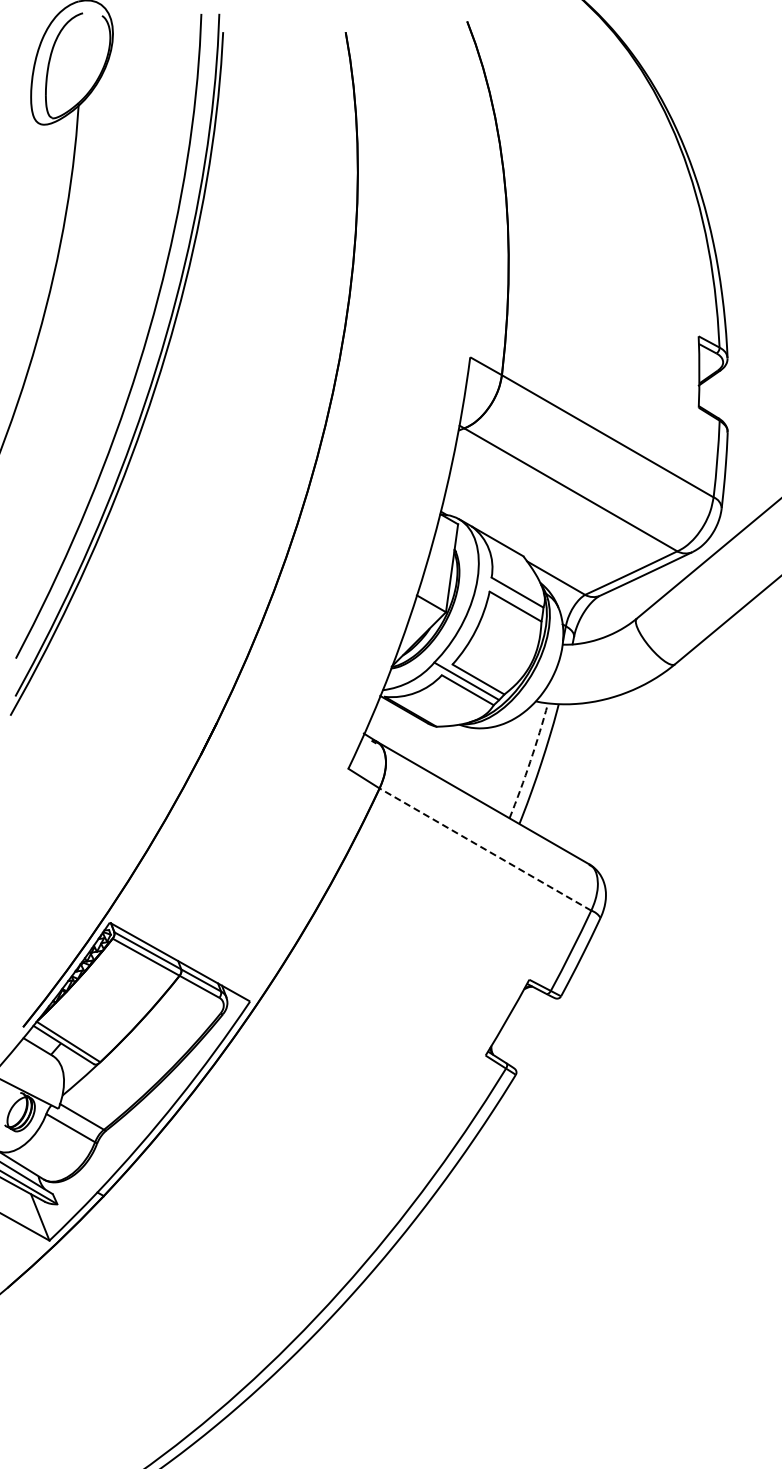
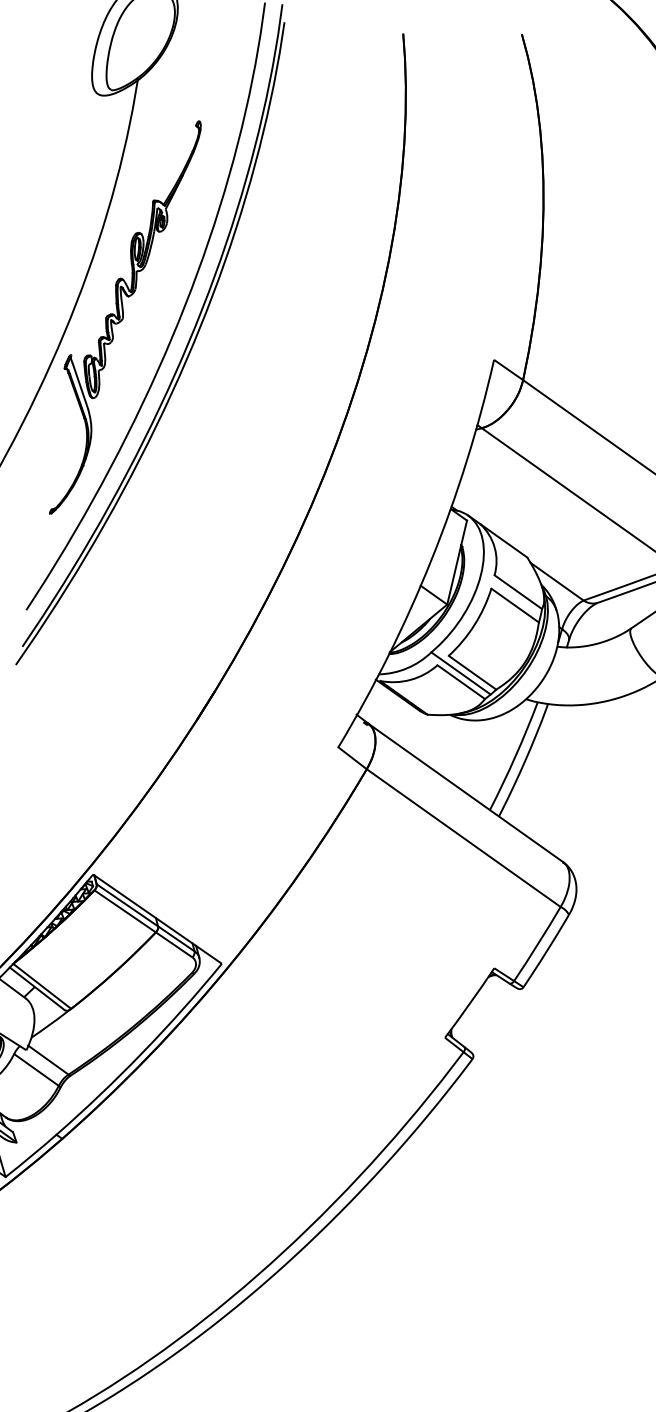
part: (88, 349) -> (124, 317), added
arc: (530, 761) -> (515, 756), dashed -> solid
line: (485, 849) -> (463, 838), dashed -> solid

